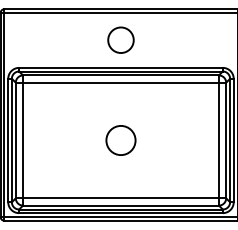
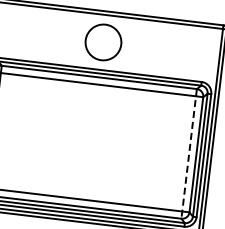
circle: (120, 39) -> (103, 41), size x1.4
circle: (120, 140) -> (91, 142), removed
line: (218, 141) -> (188, 154), solid -> dashed

